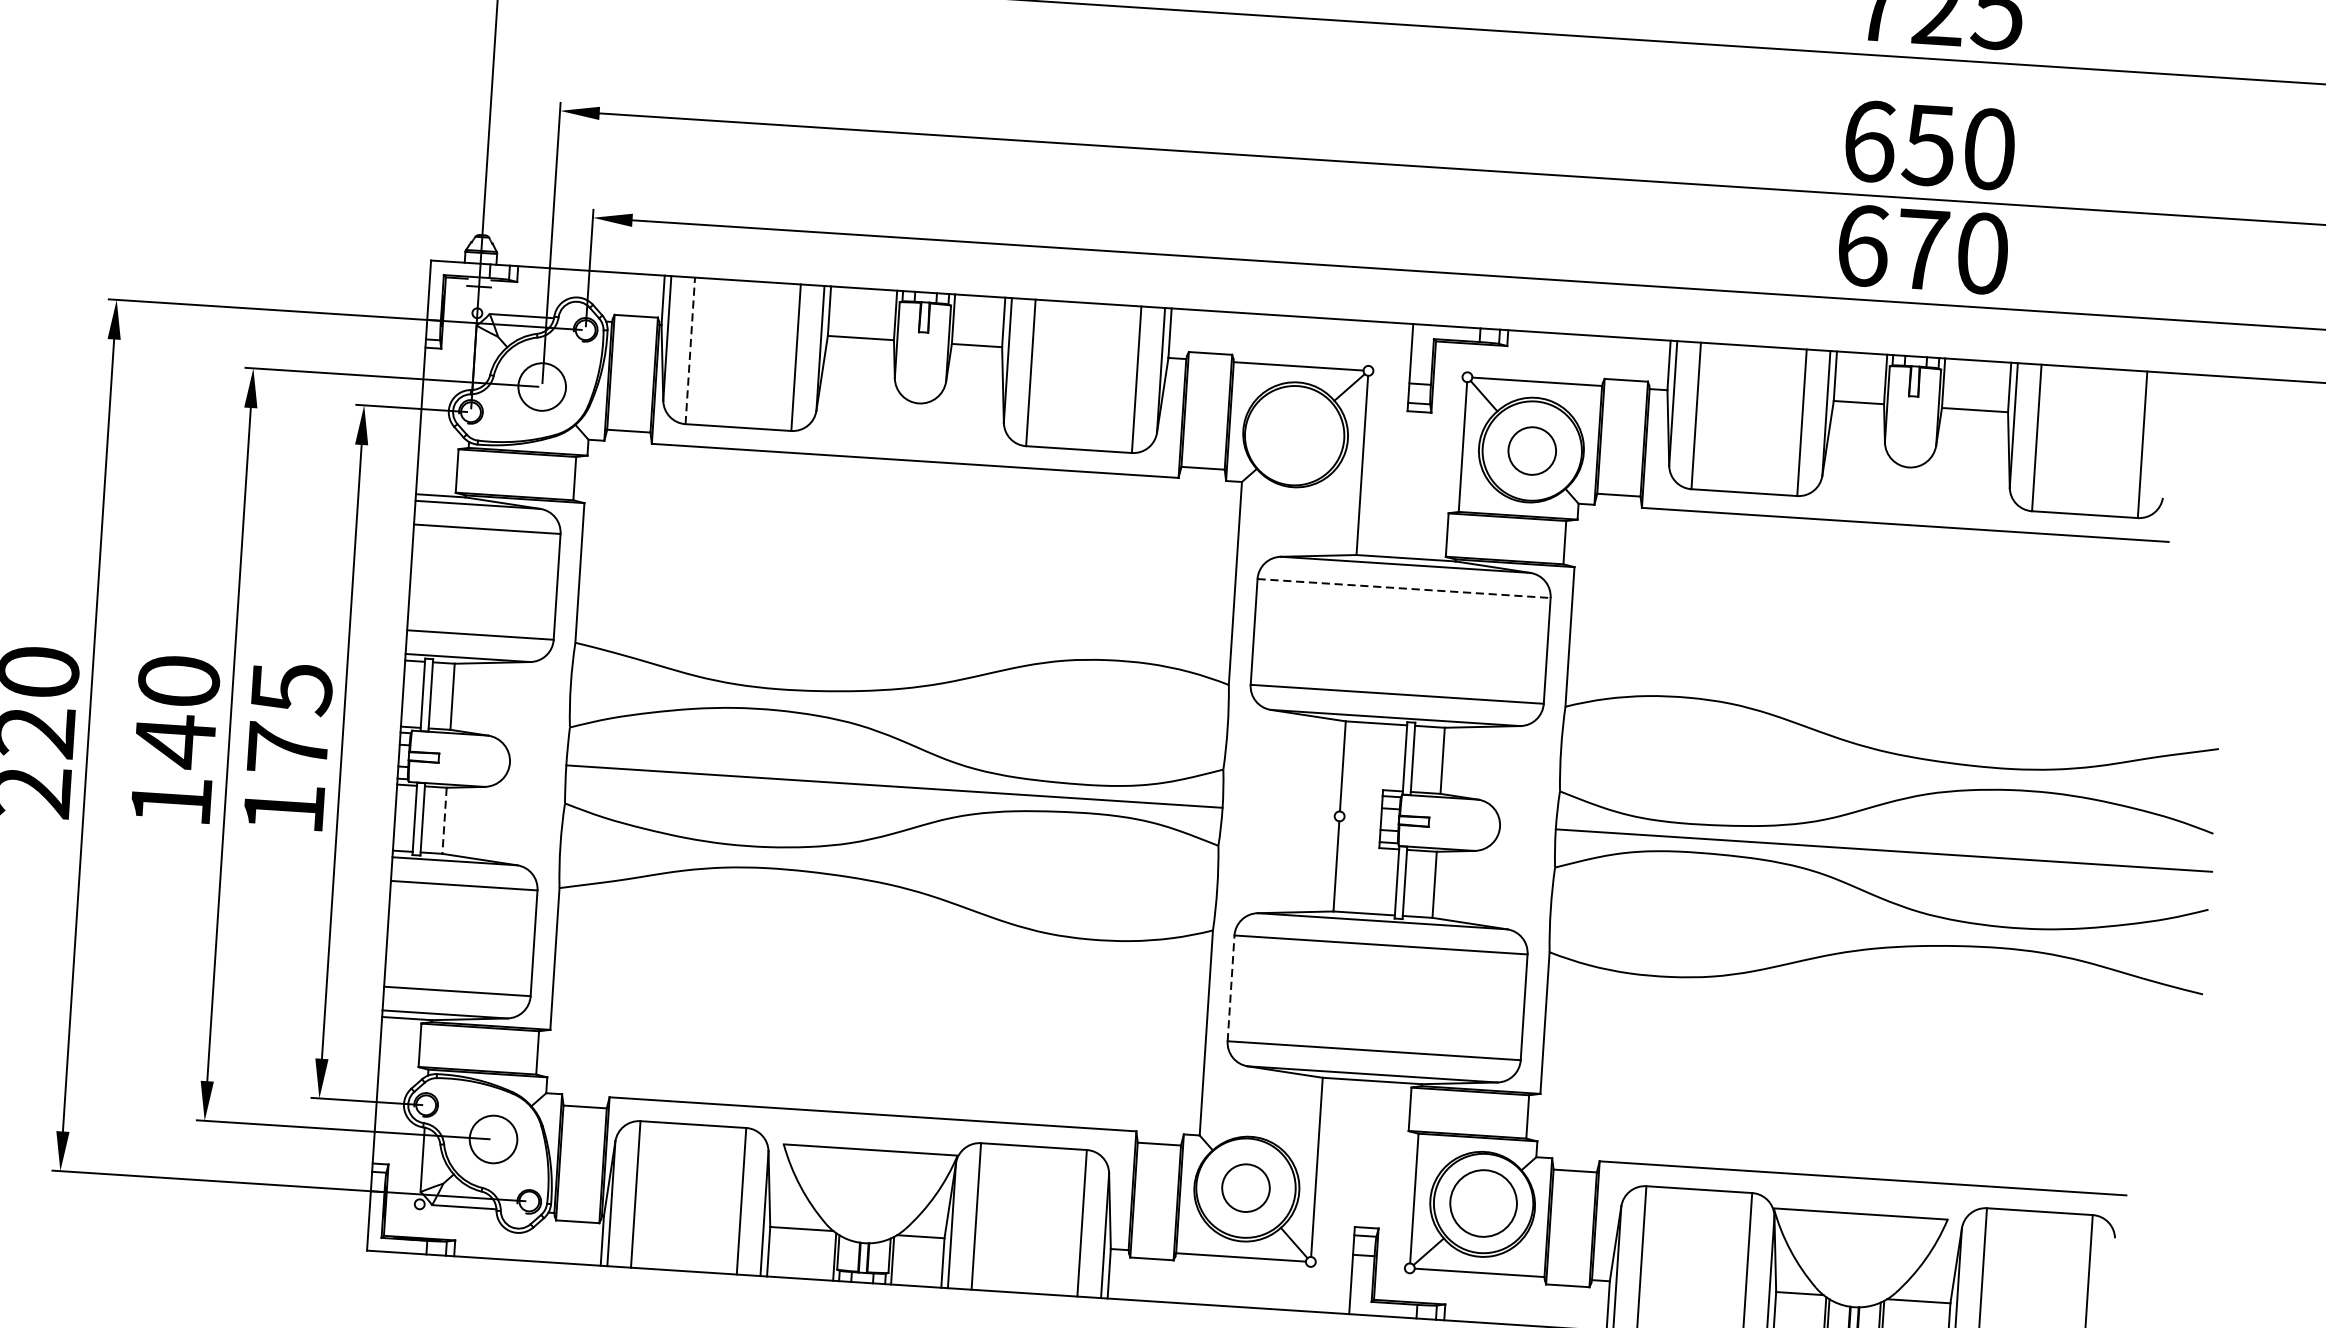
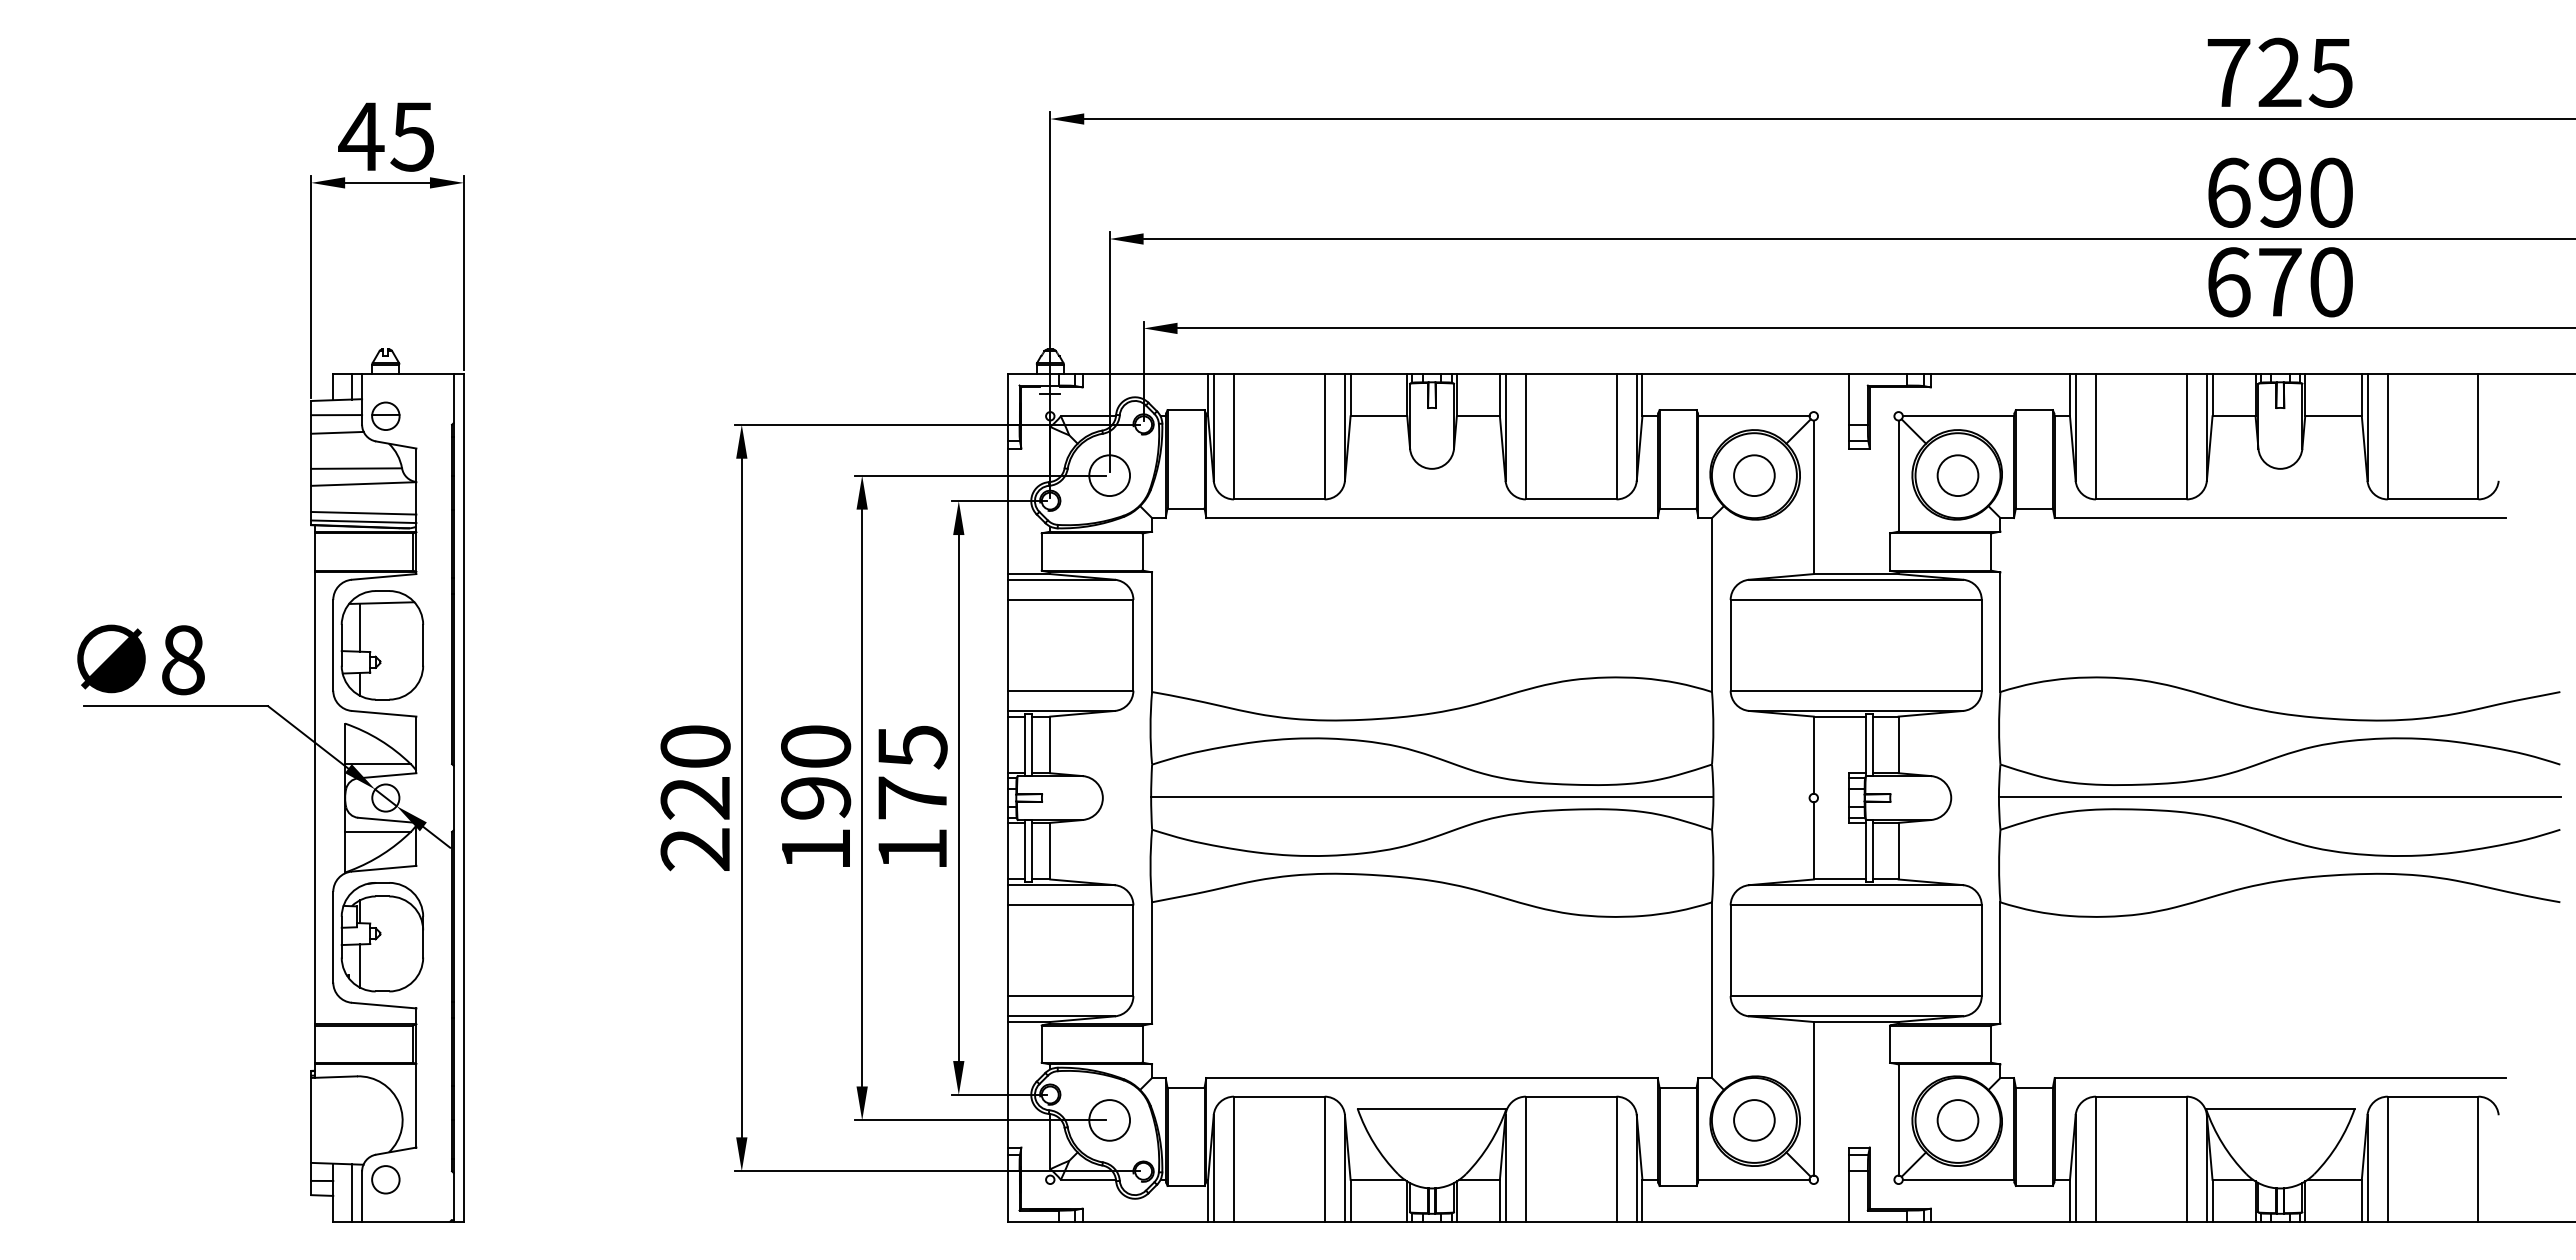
text: (1928, 144) -> (2279, 192), 650 -> 690
line: (690, 350) -> (1234, 436), dashed -> solid
circle: (1294, 435) -> (1754, 475), added
line: (1404, 589) -> (1856, 600), dashed -> solid
text: (175, 741) -> (816, 798), 140 -> 190
line: (444, 821) -> (1050, 851), dashed -> solid
line: (1230, 988) -> (1730, 950), dashed -> solid
circle: (1483, 1203) -> (1957, 1120), size x0.71

